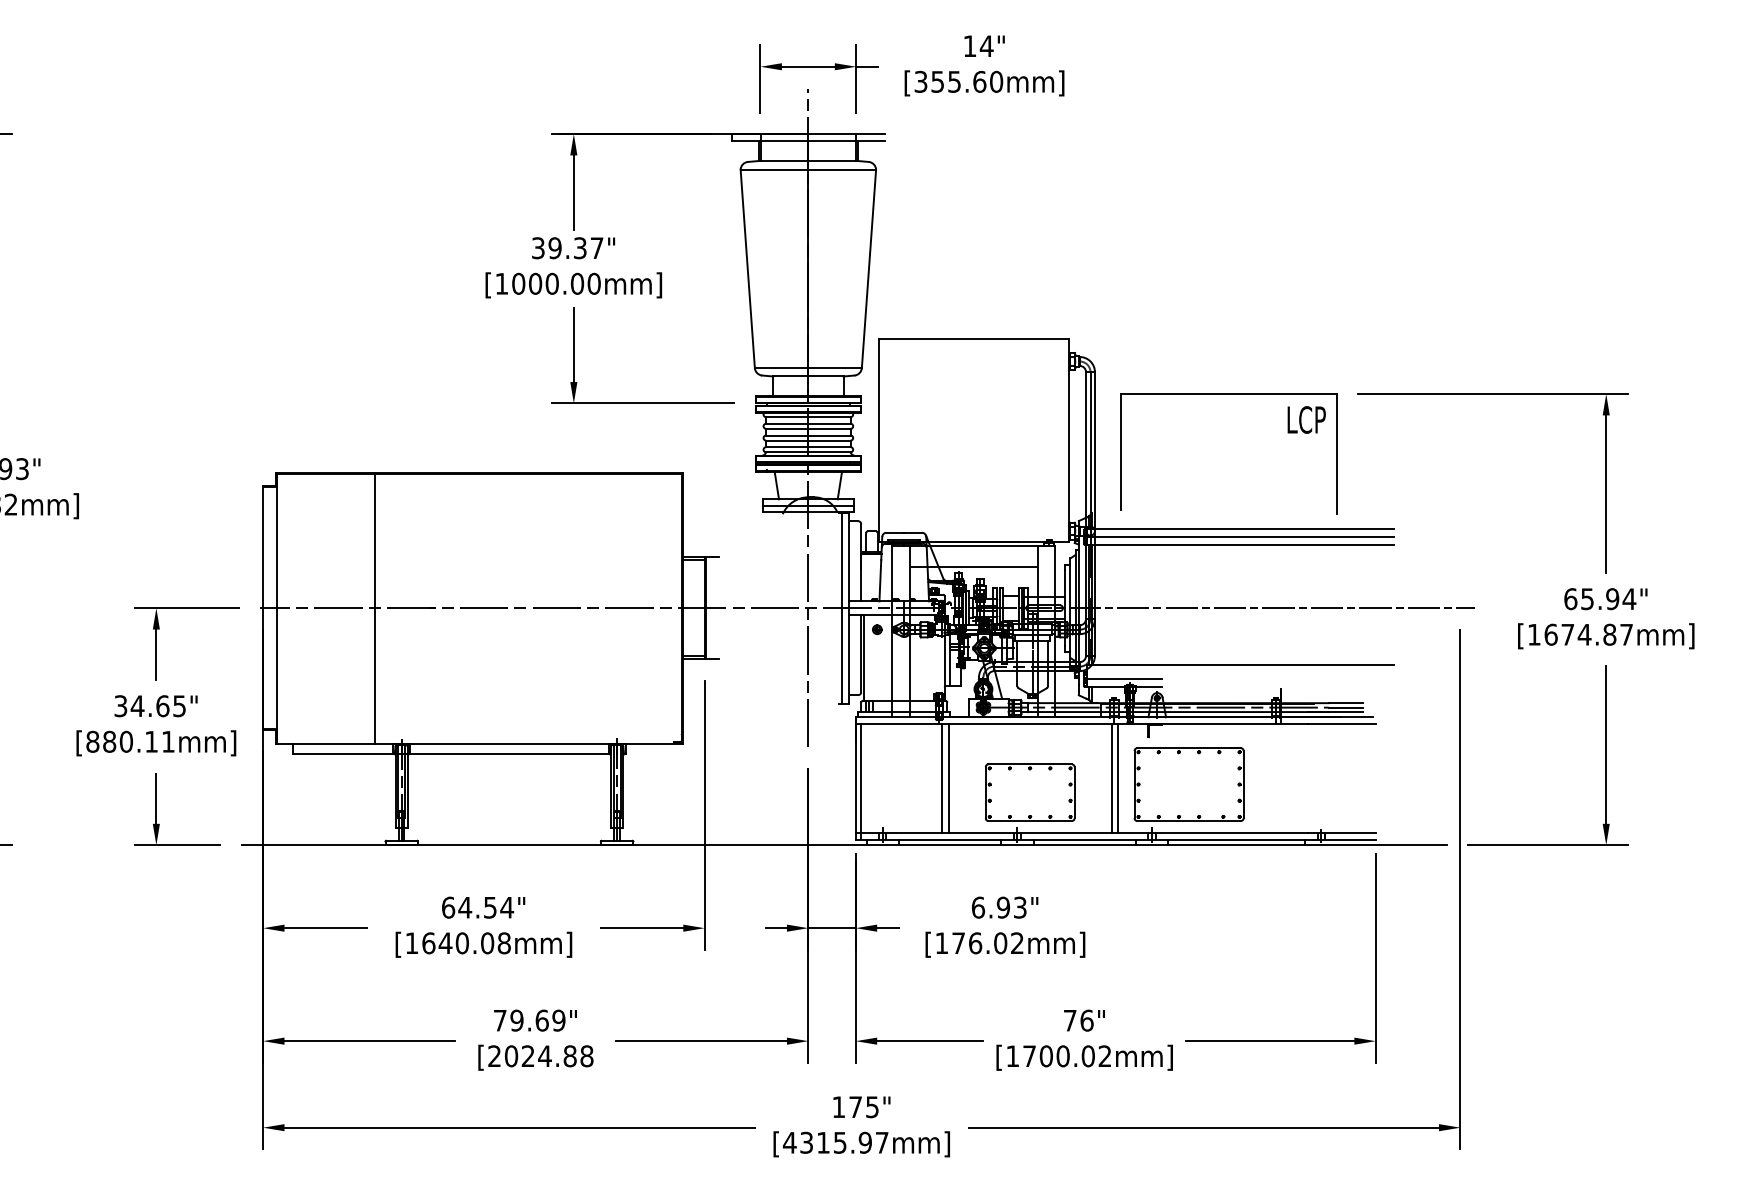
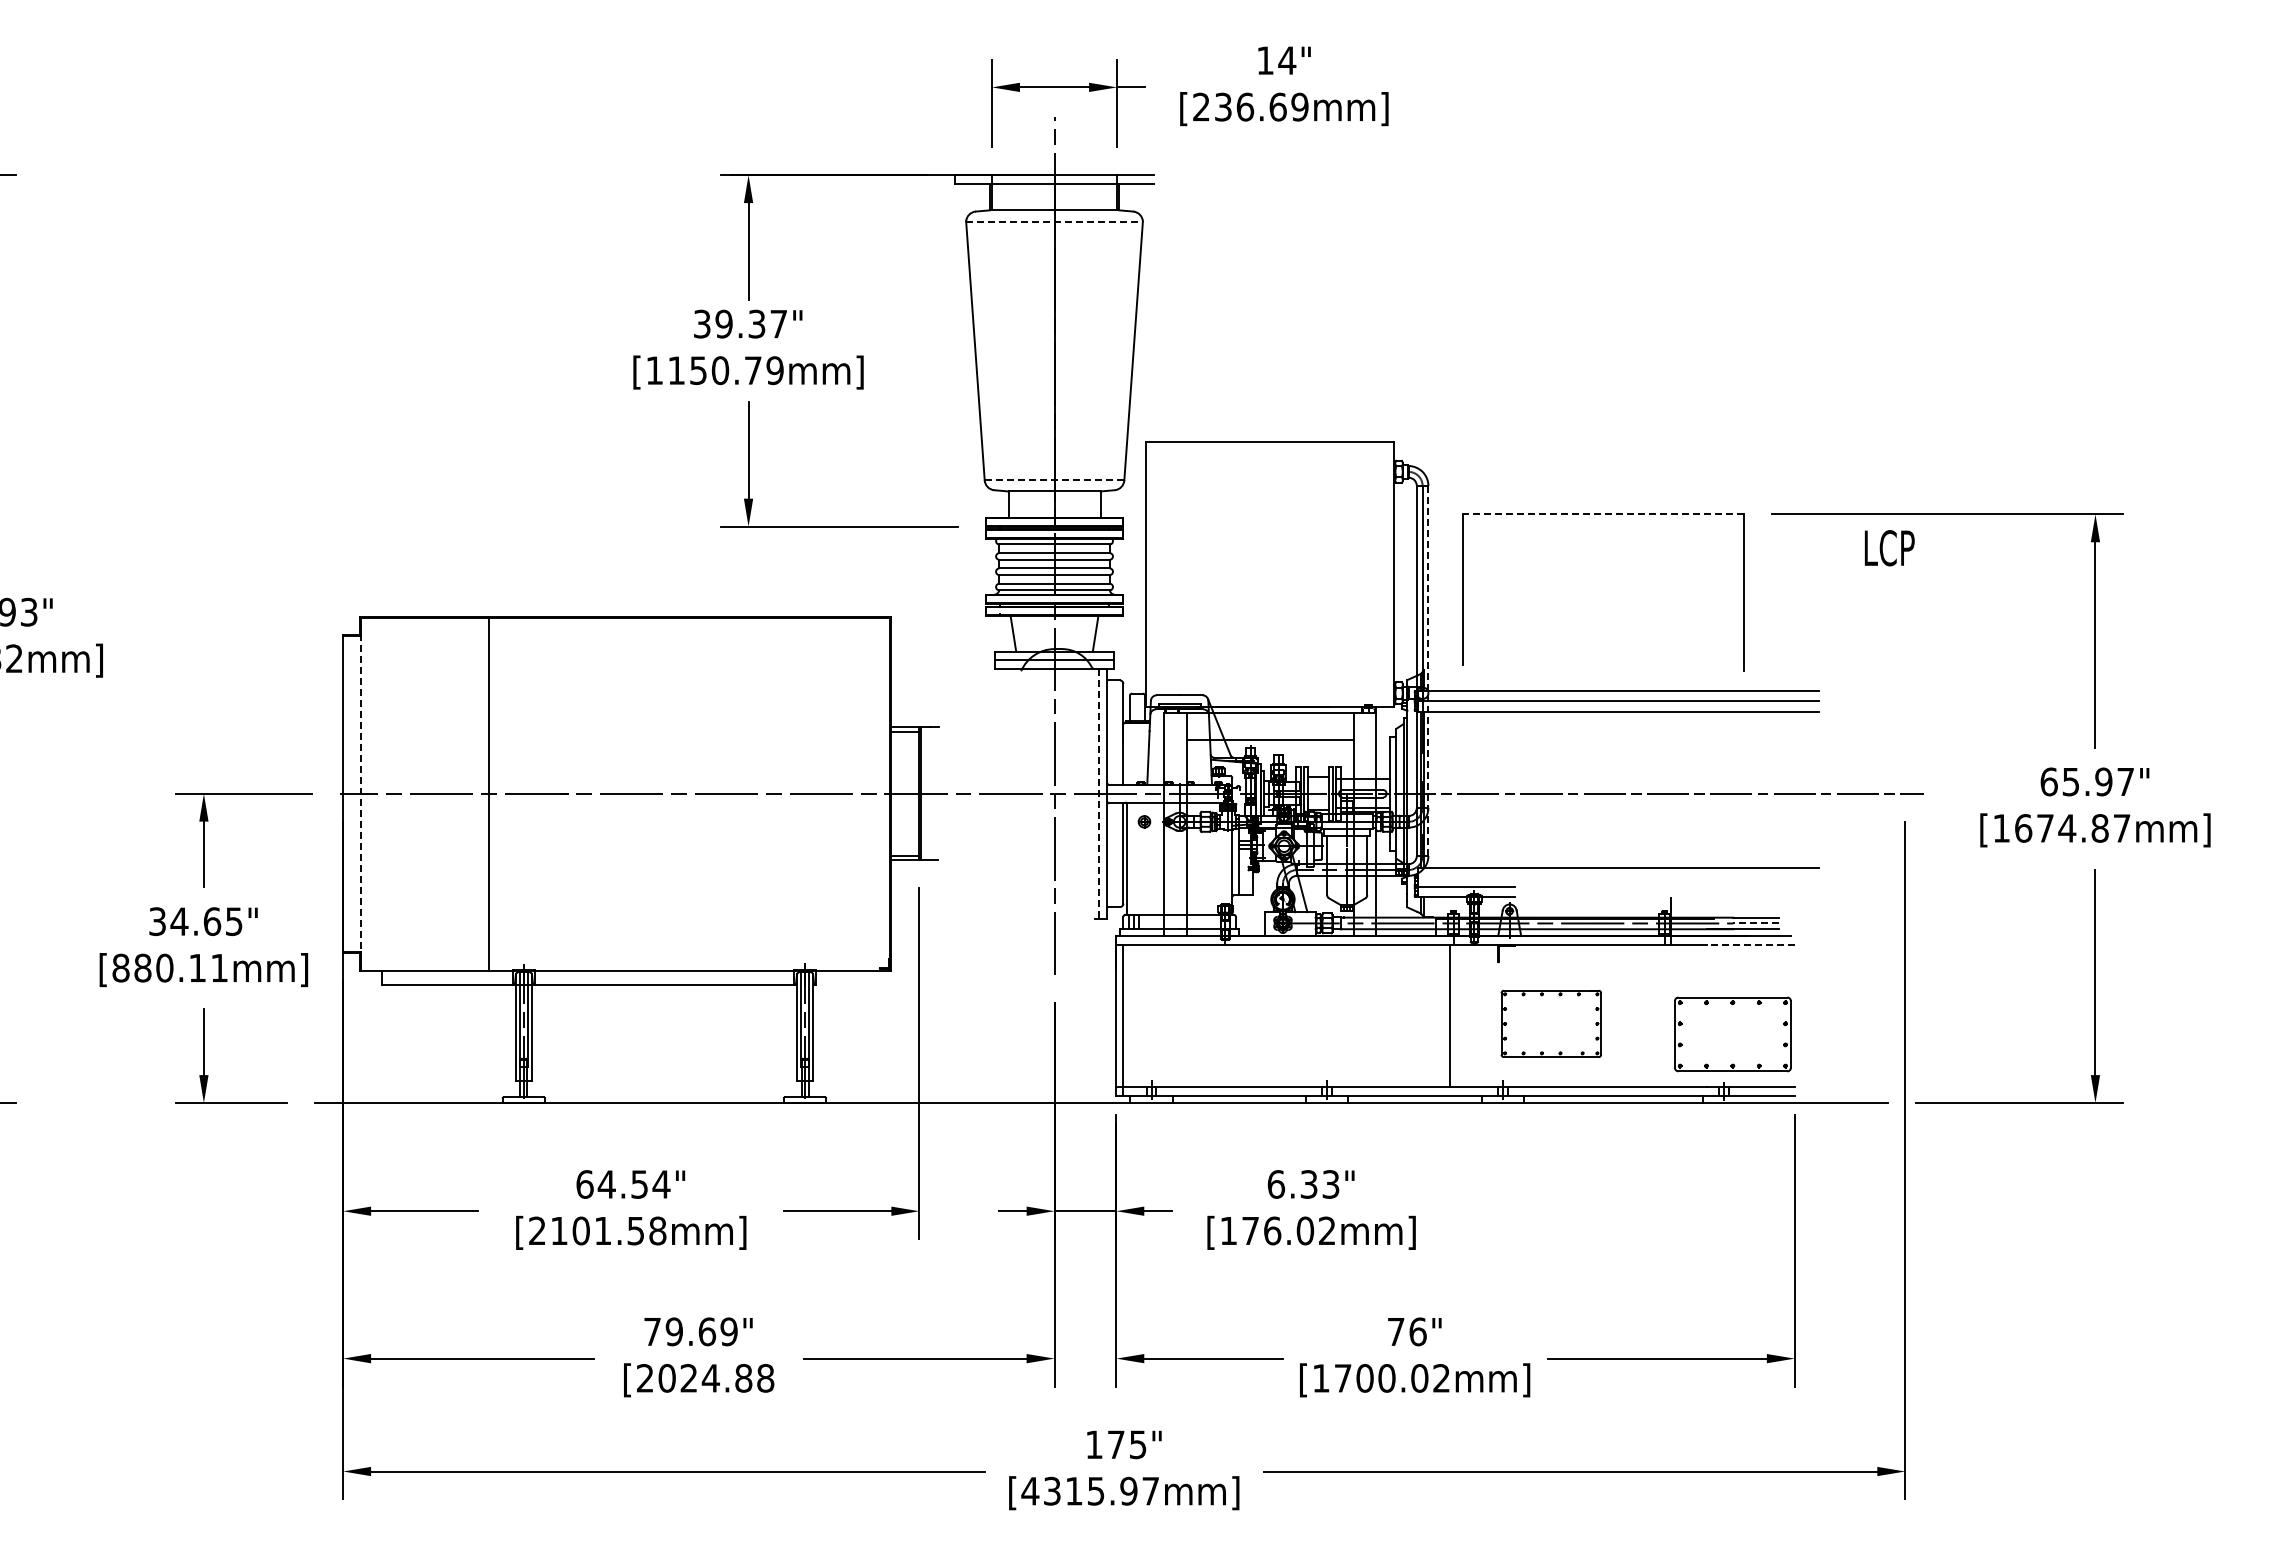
text: (958, 81) -> (1250, 106), [355.60mm] -> [236.69mm]
line: (809, 169) -> (1055, 221), solid -> dashed
text: (556, 283) -> (725, 370), [1000.00mm] -> [1150.79mm]
line: (808, 368) -> (1054, 480), solid -> dashed
line: (1229, 394) -> (1603, 514), solid -> dashed
text: (1306, 420) -> (1889, 548), moved
line: (1095, 513) -> (1428, 670), solid -> dashed
text: (1629, 598) -> (2125, 781), 65.94" -> 65.97"
line: (276, 607) -> (360, 793), solid -> dashed
line: (842, 607) -> (1098, 793), solid -> dashed
line: (1346, 707) -> (1756, 923), solid -> dashed
line: (1341, 723) -> (1750, 944), solid -> dashed
line: (941, 778) -> (1228, 1015), removed
line: (948, 778) -> (1237, 1015), removed
line: (1118, 778) -> (1459, 1015), removed
part: (1189, 784) -> (1551, 1023), size x0.7
part: (1029, 792) -> (1732, 1034), moved
text: (1003, 907) -> (1308, 1184), 6.93" -> 6.33"
text: (449, 942) -> (586, 1230), [1640.08mm] -> [2101.58mm]

